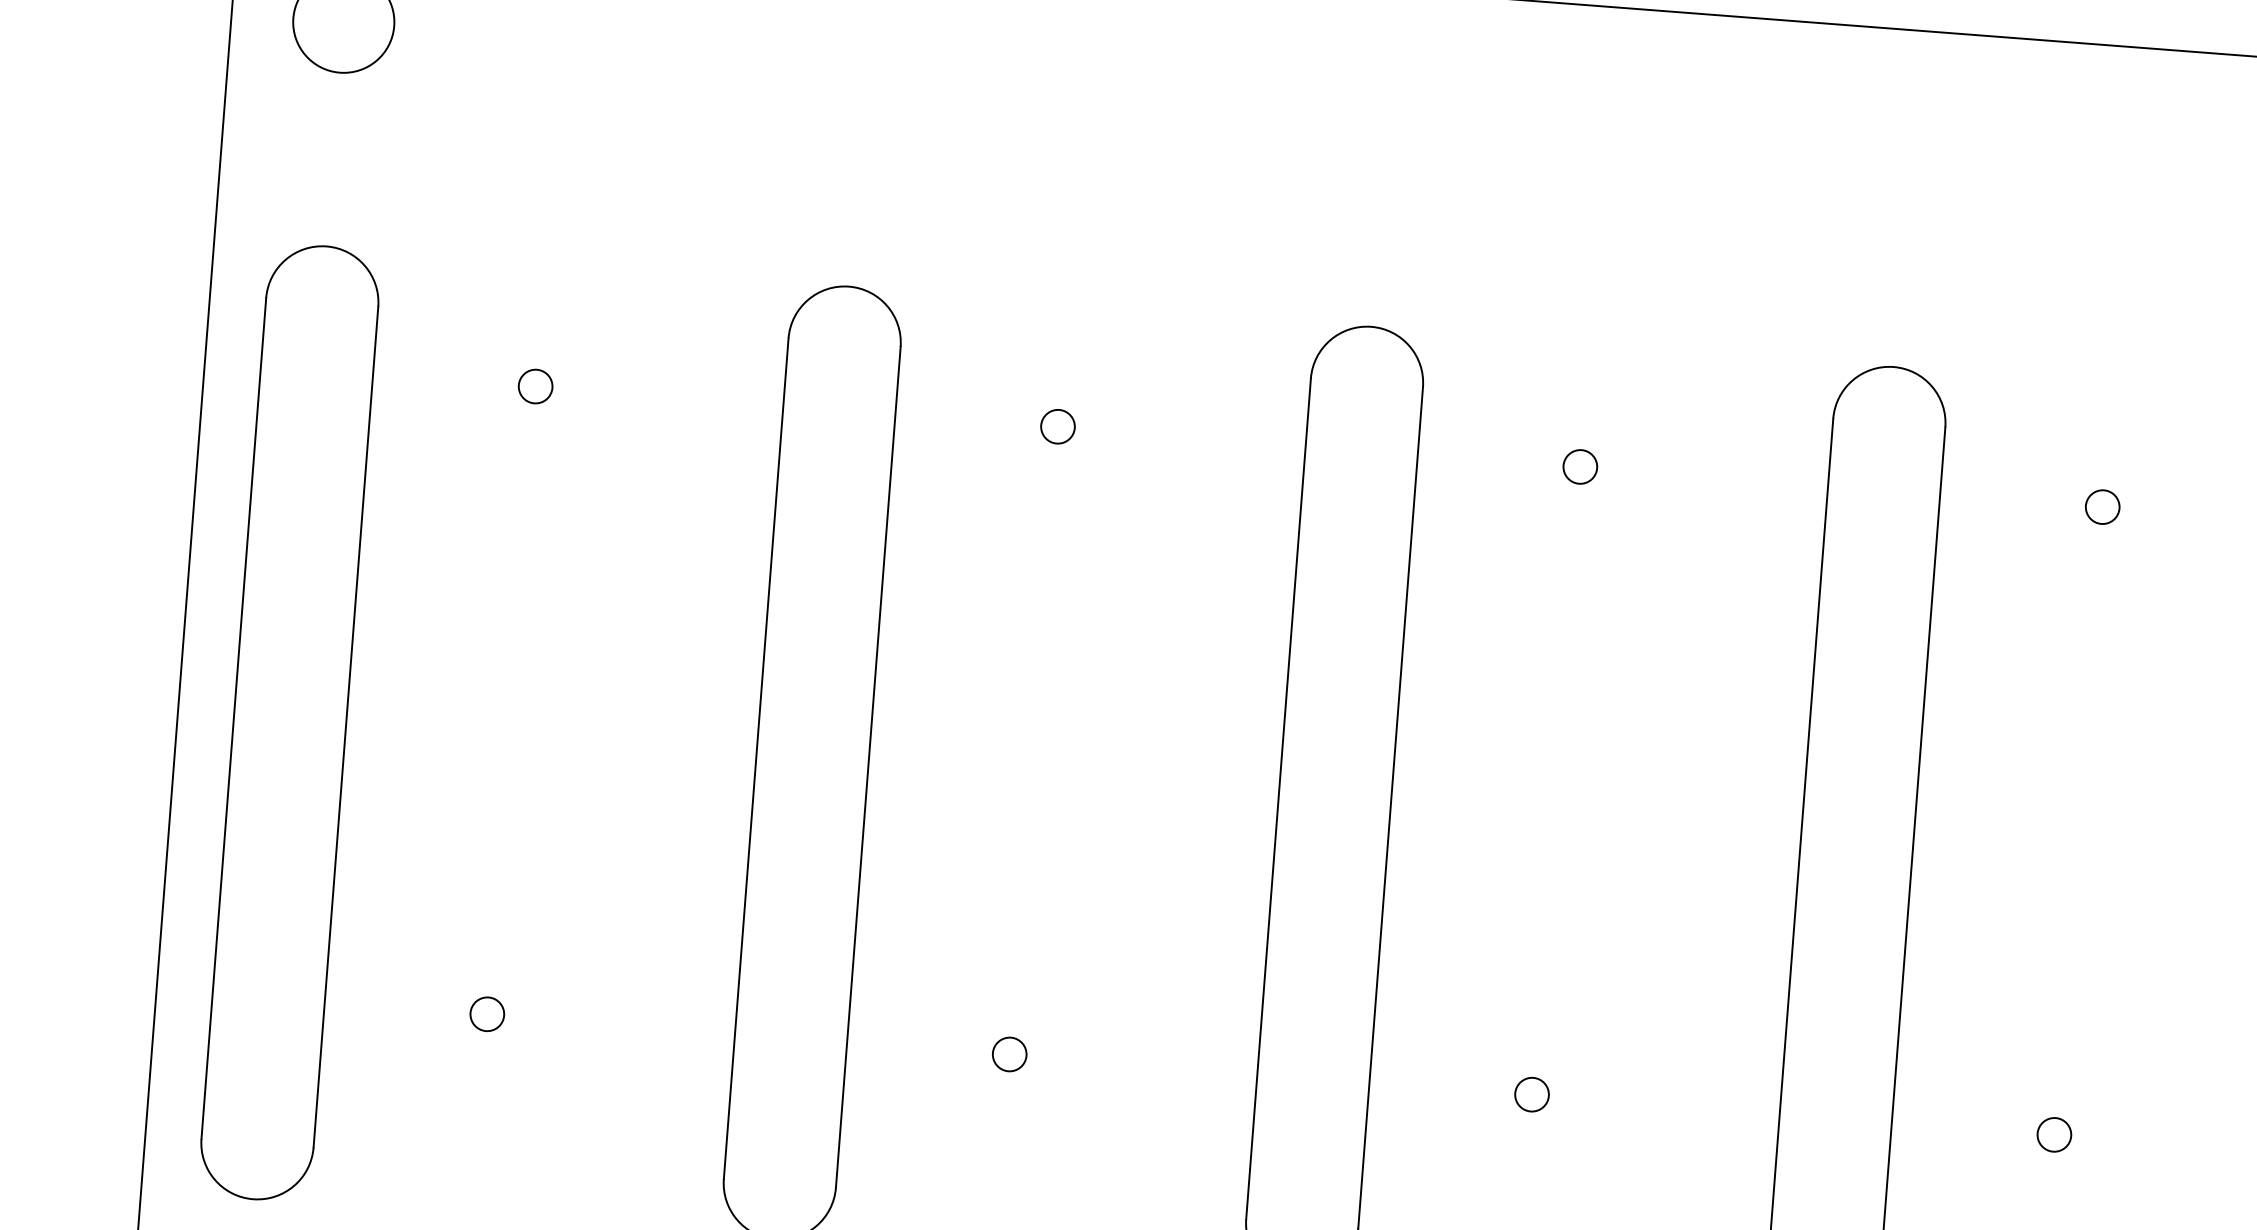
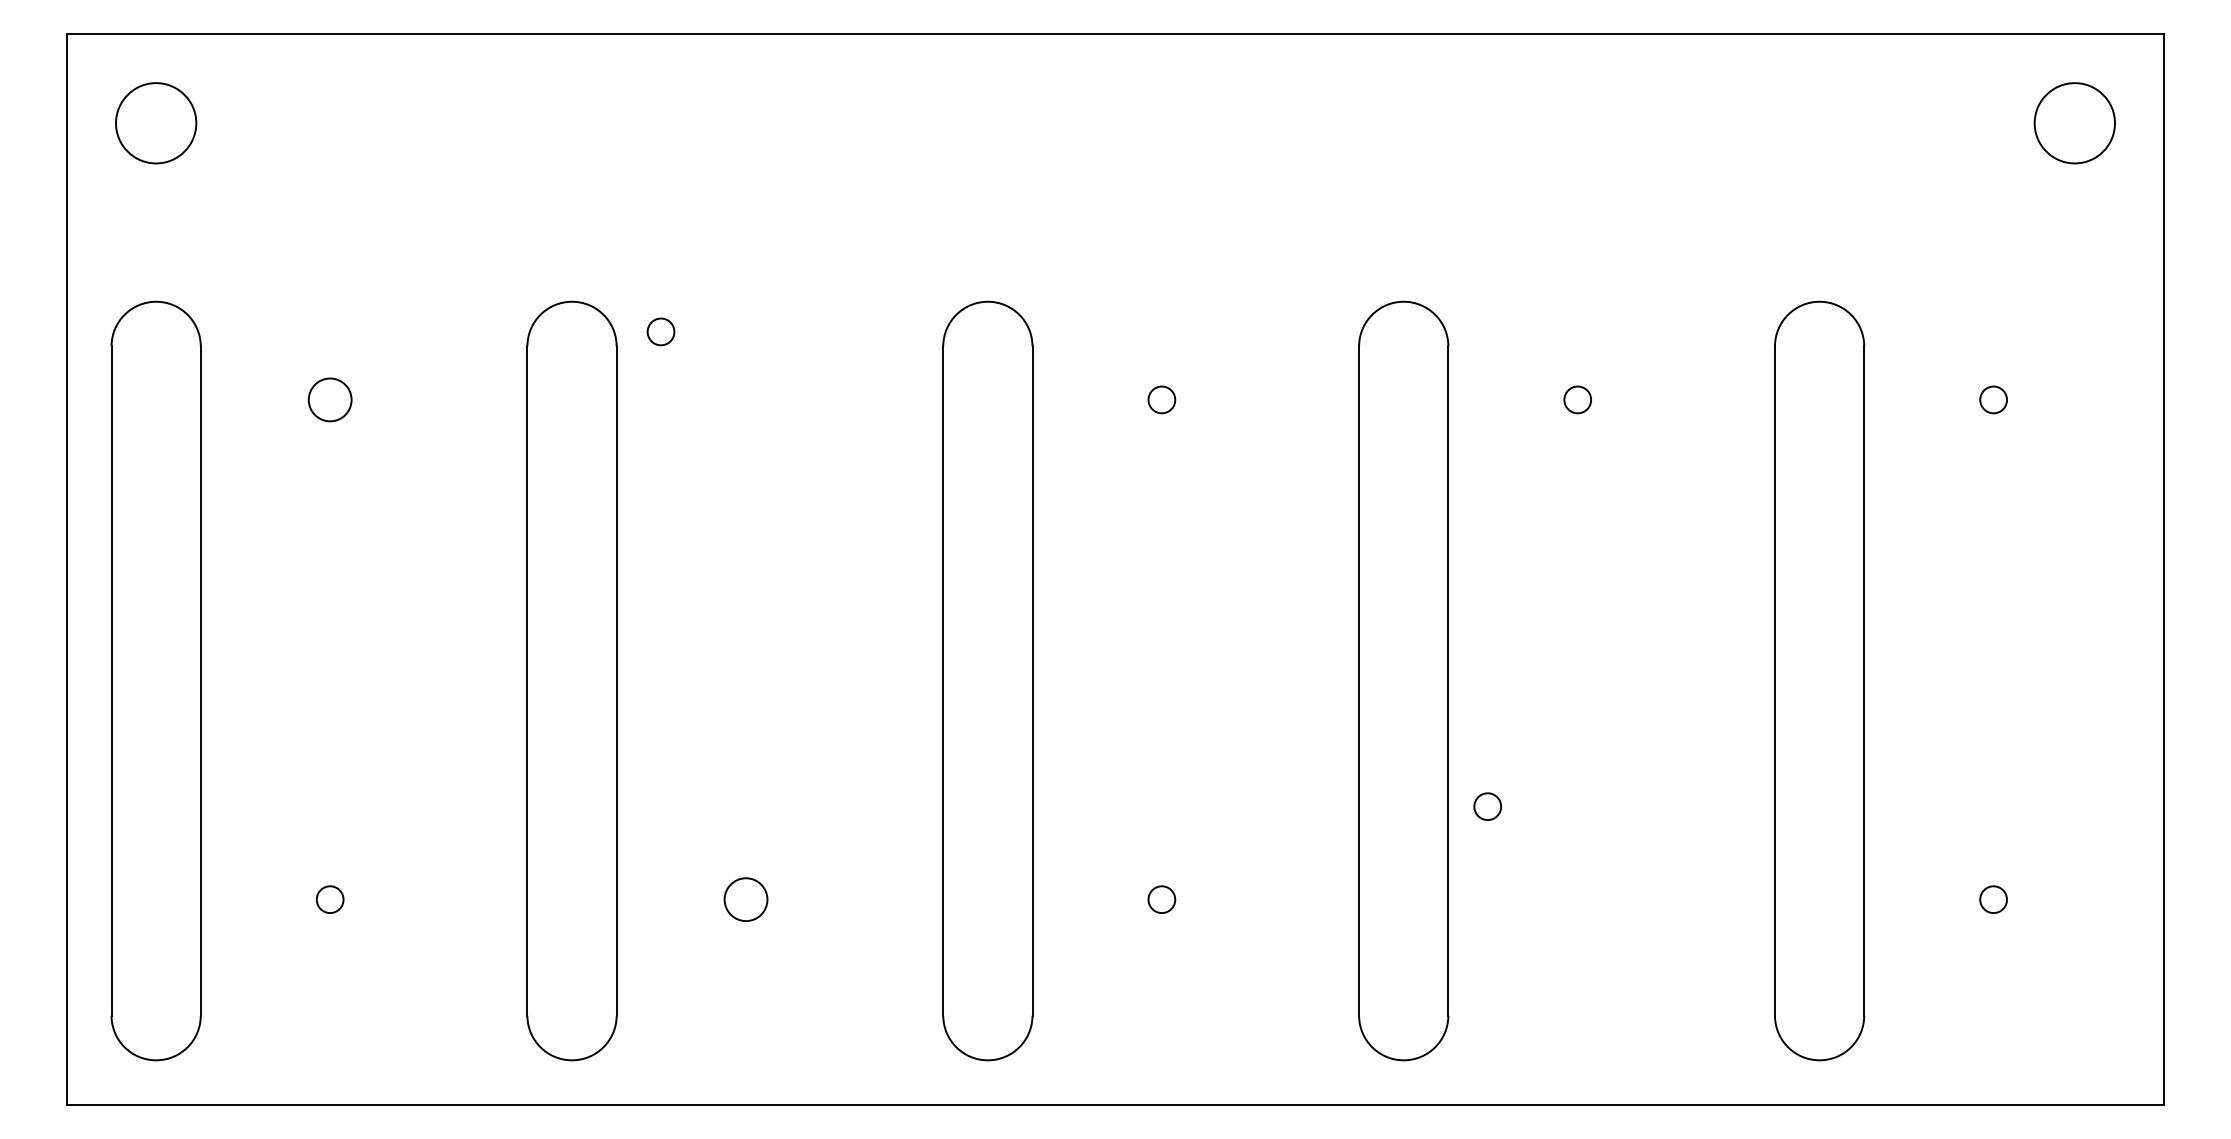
circle: (534, 385) -> (329, 399), size x1.6
circle: (1057, 426) -> (660, 331), moved
circle: (1009, 1054) -> (745, 899), size x1.6
circle: (2054, 1134) -> (1487, 806), moved

